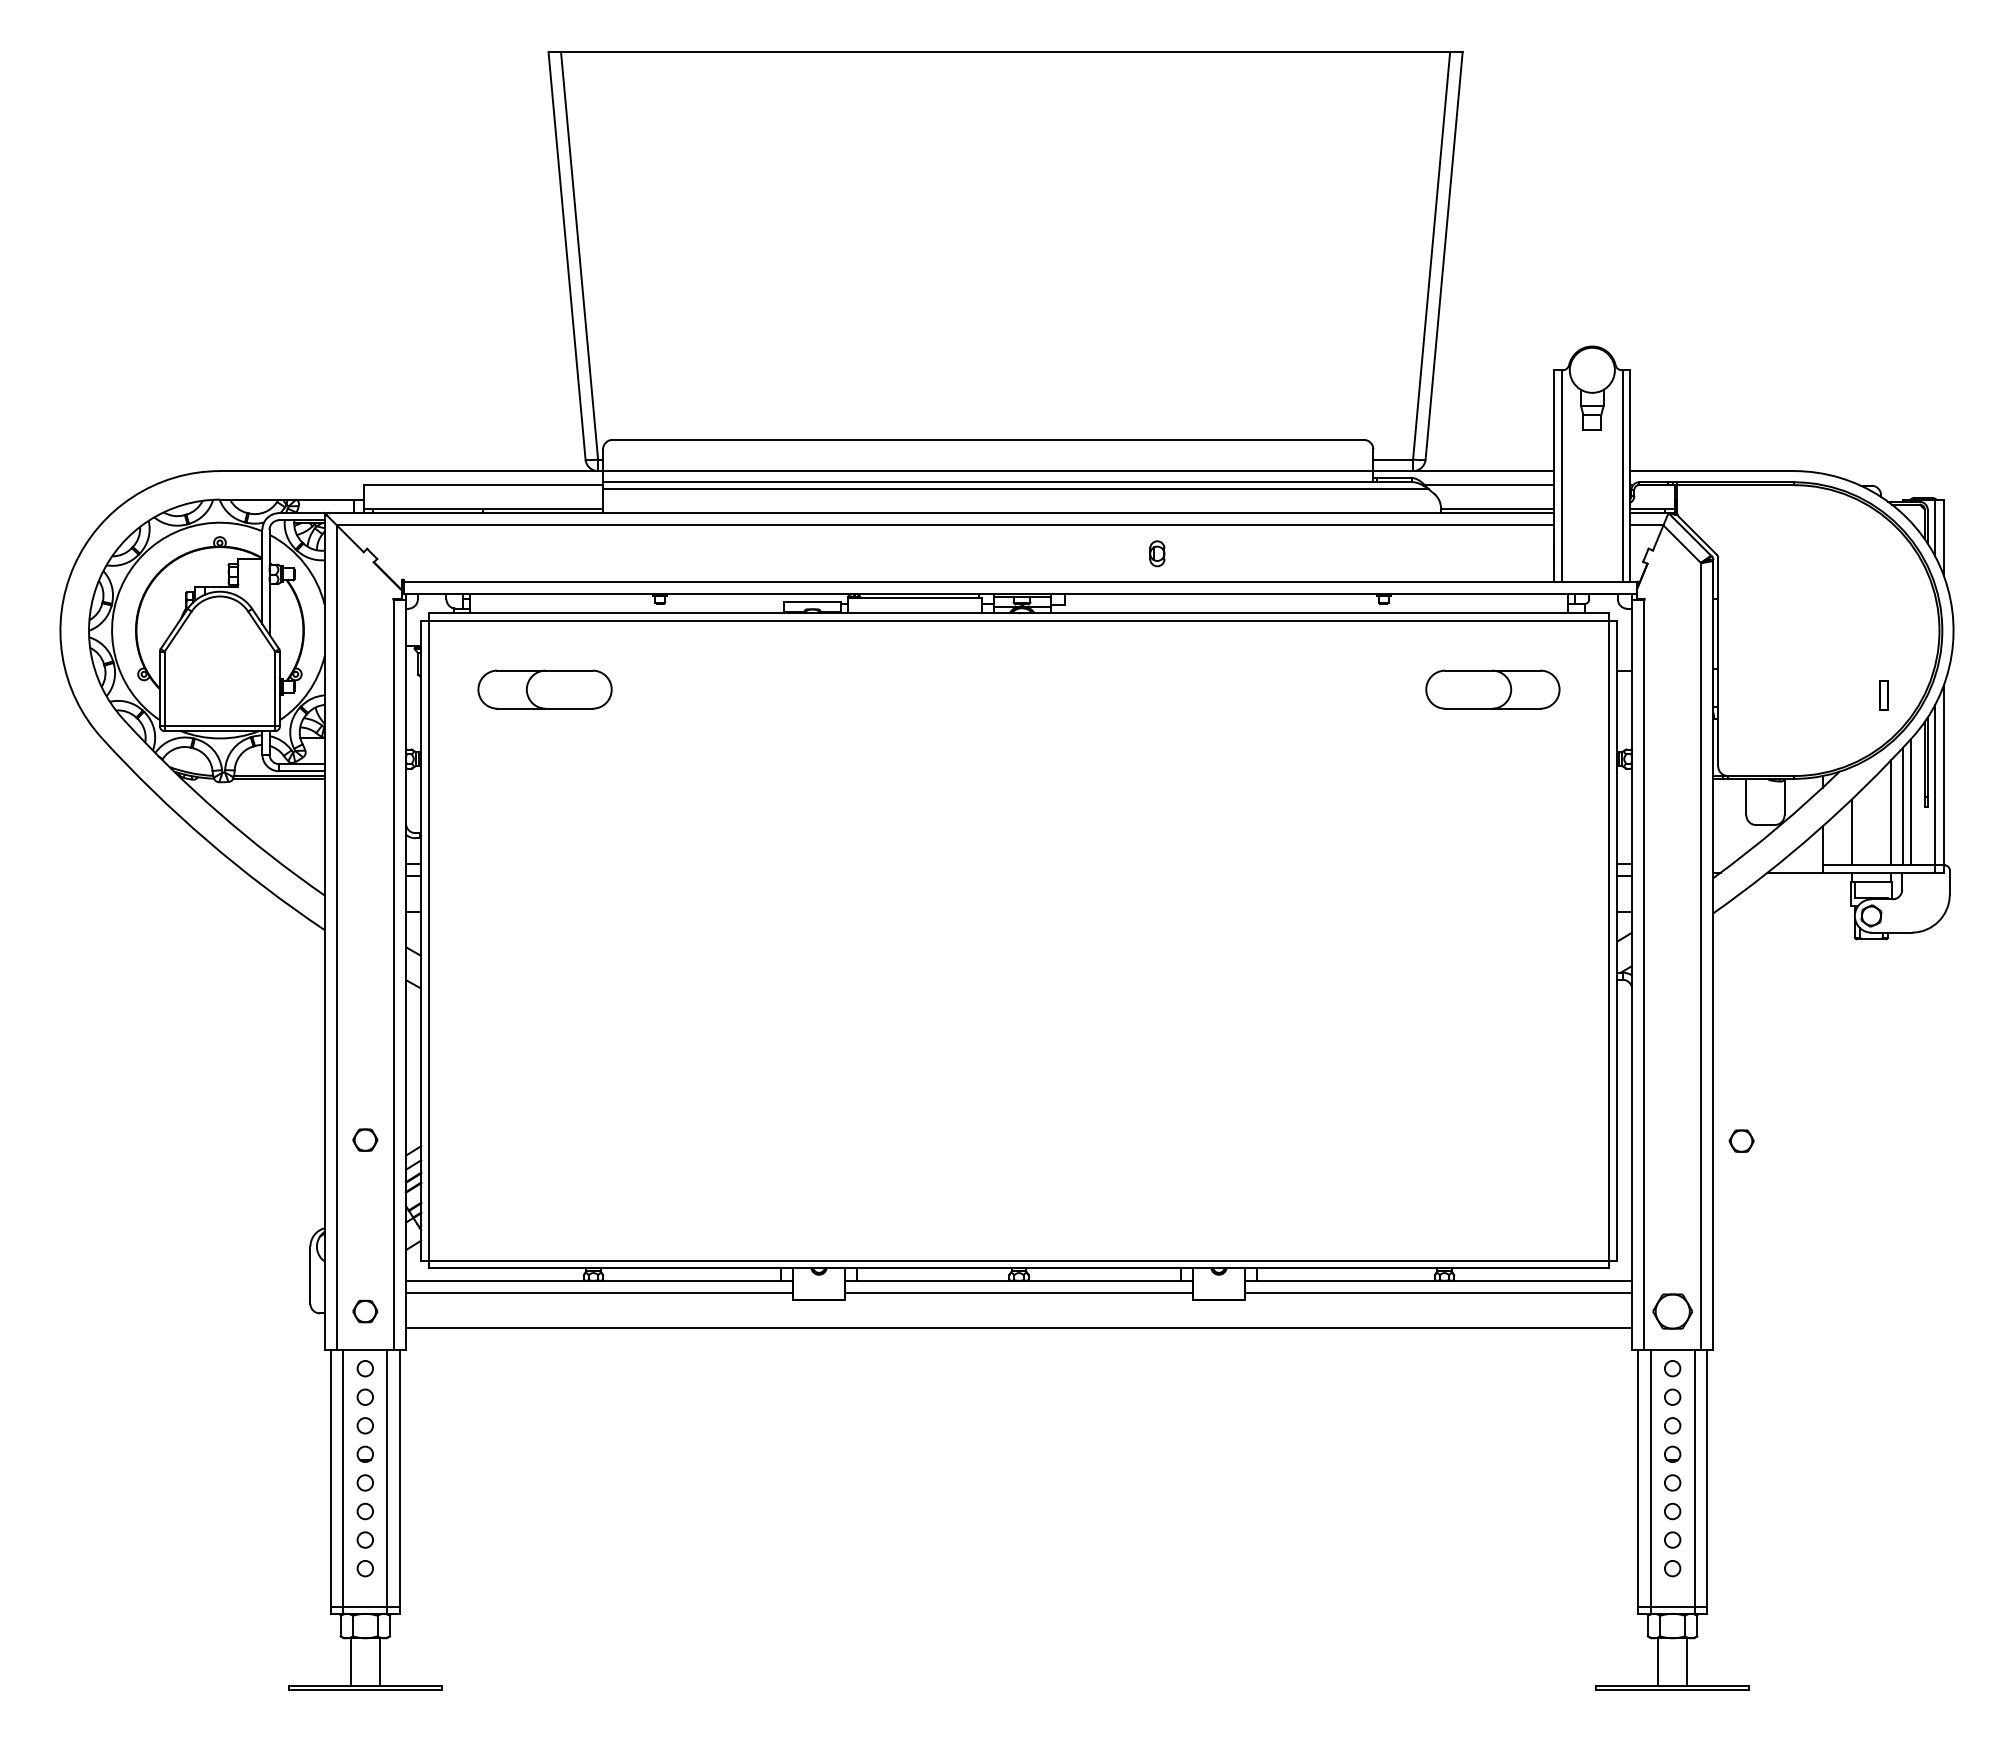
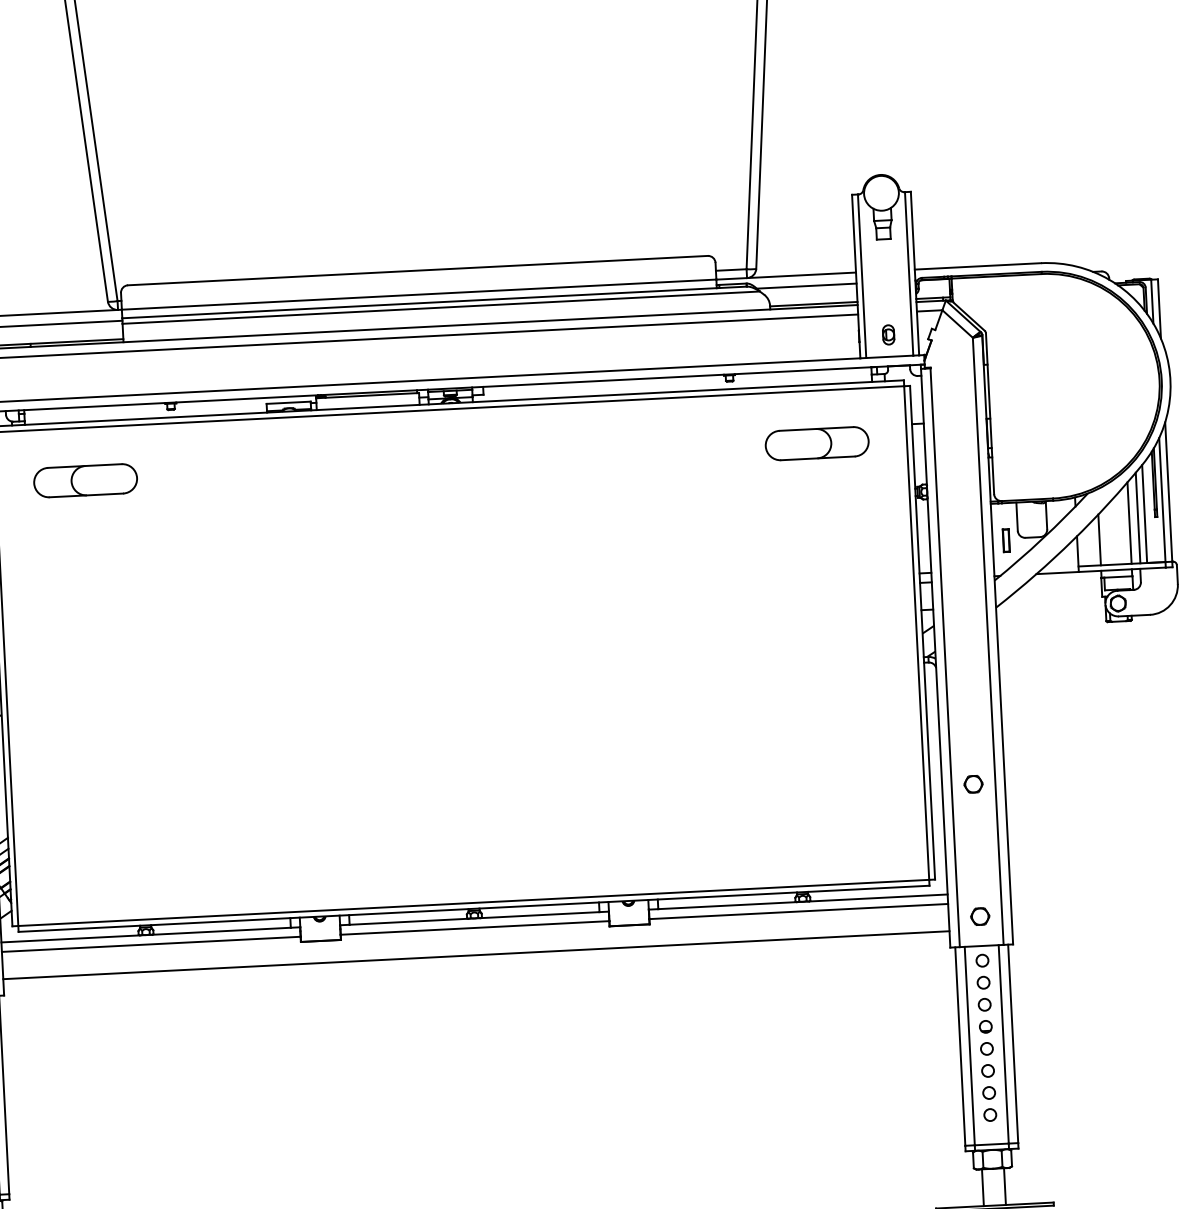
part: (1157, 553) -> (888, 334), moved
part: (1883, 695) -> (1005, 540), moved
part: (1741, 1140) -> (973, 783), moved
part: (1672, 1311) -> (980, 916), size x0.62

